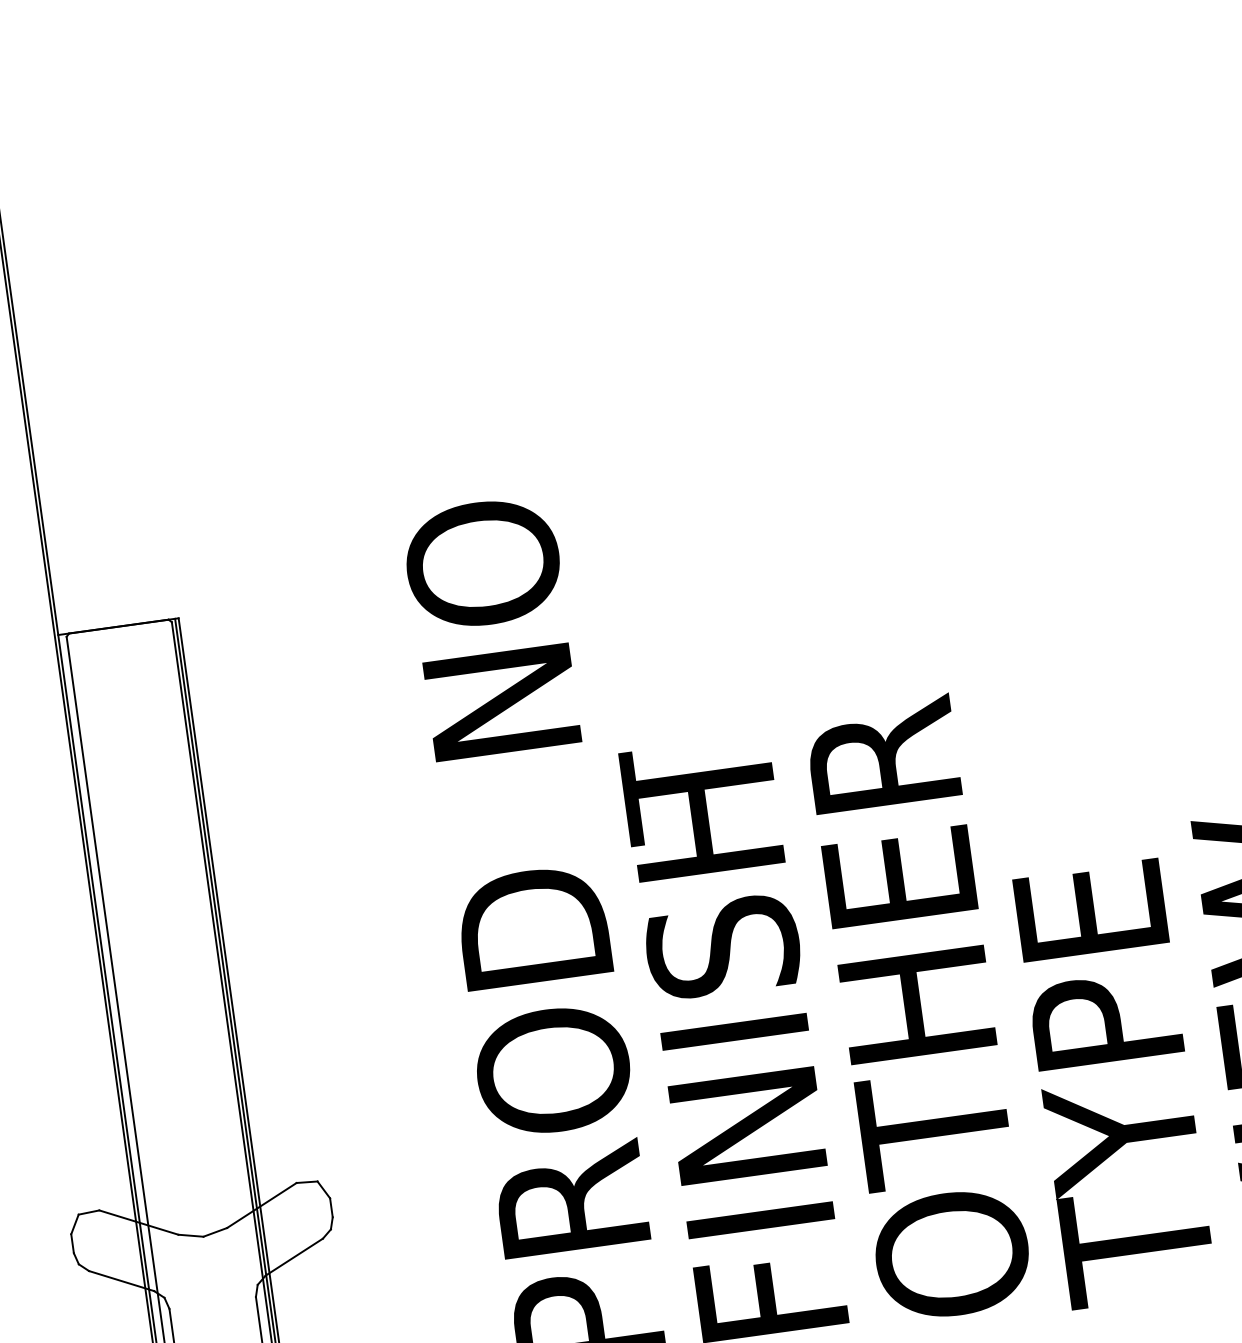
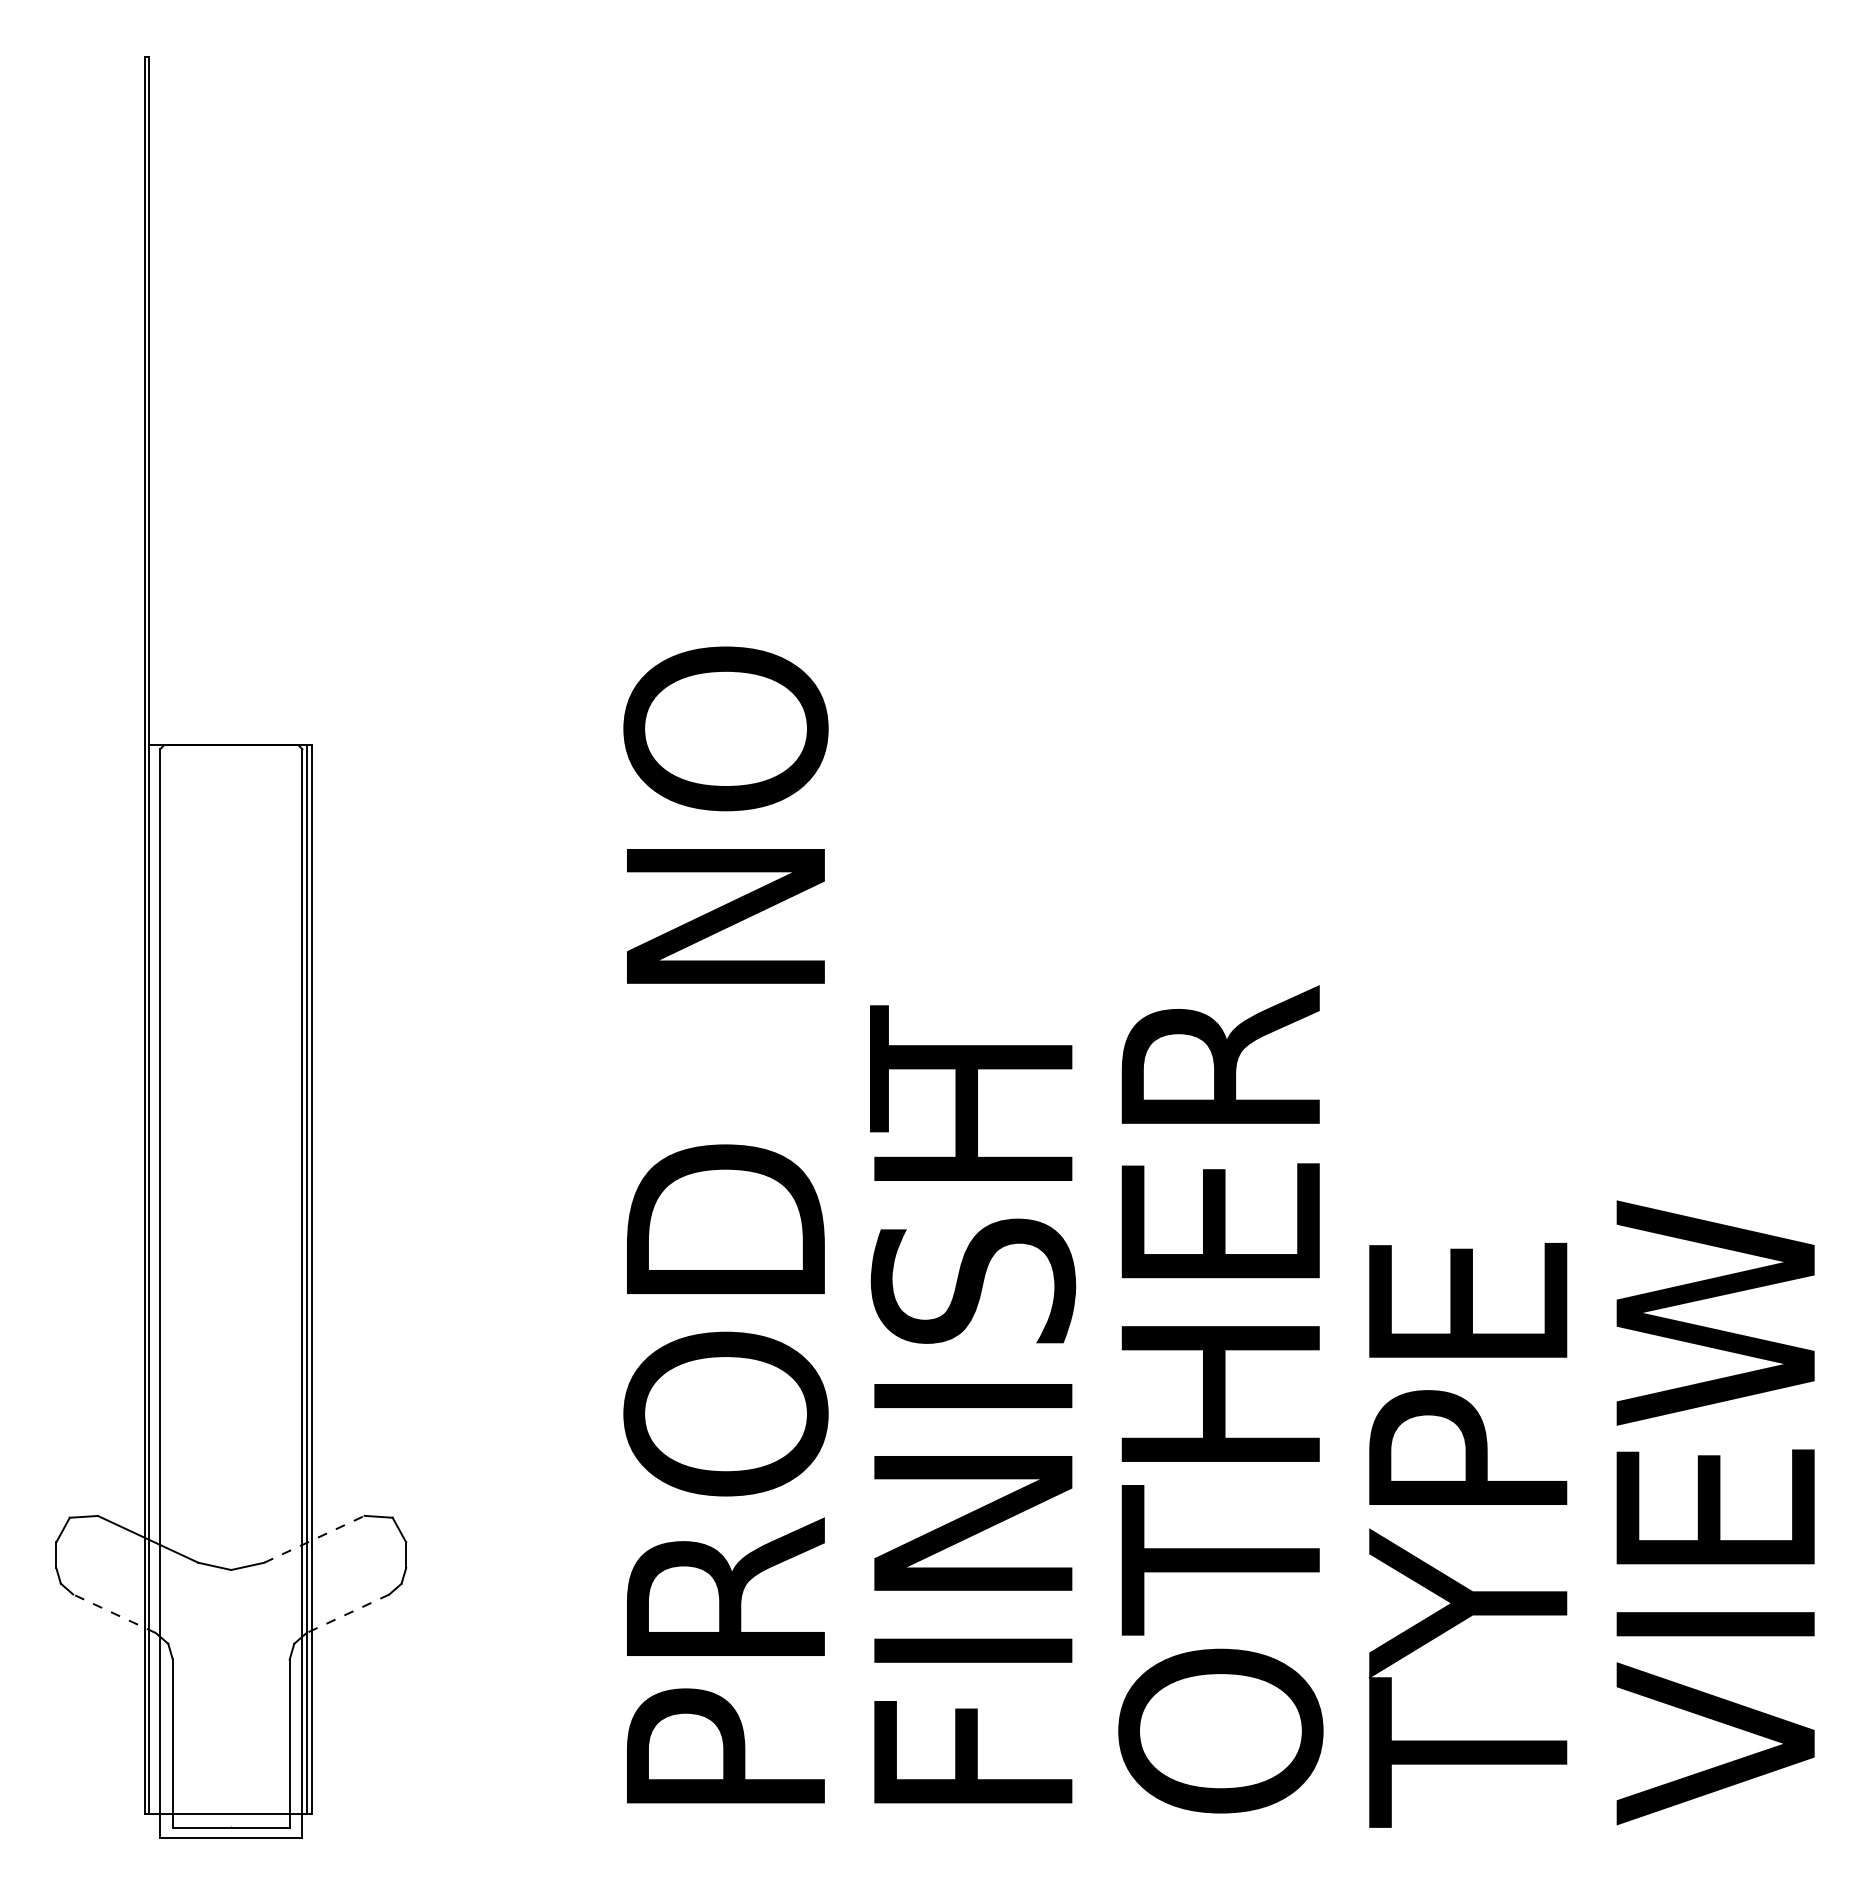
line: (261, 1205) -> (314, 1539), solid -> dashed
line: (293, 1256) -> (347, 1613), solid -> dashed
line: (121, 1280) -> (114, 1613), solid -> dashed

